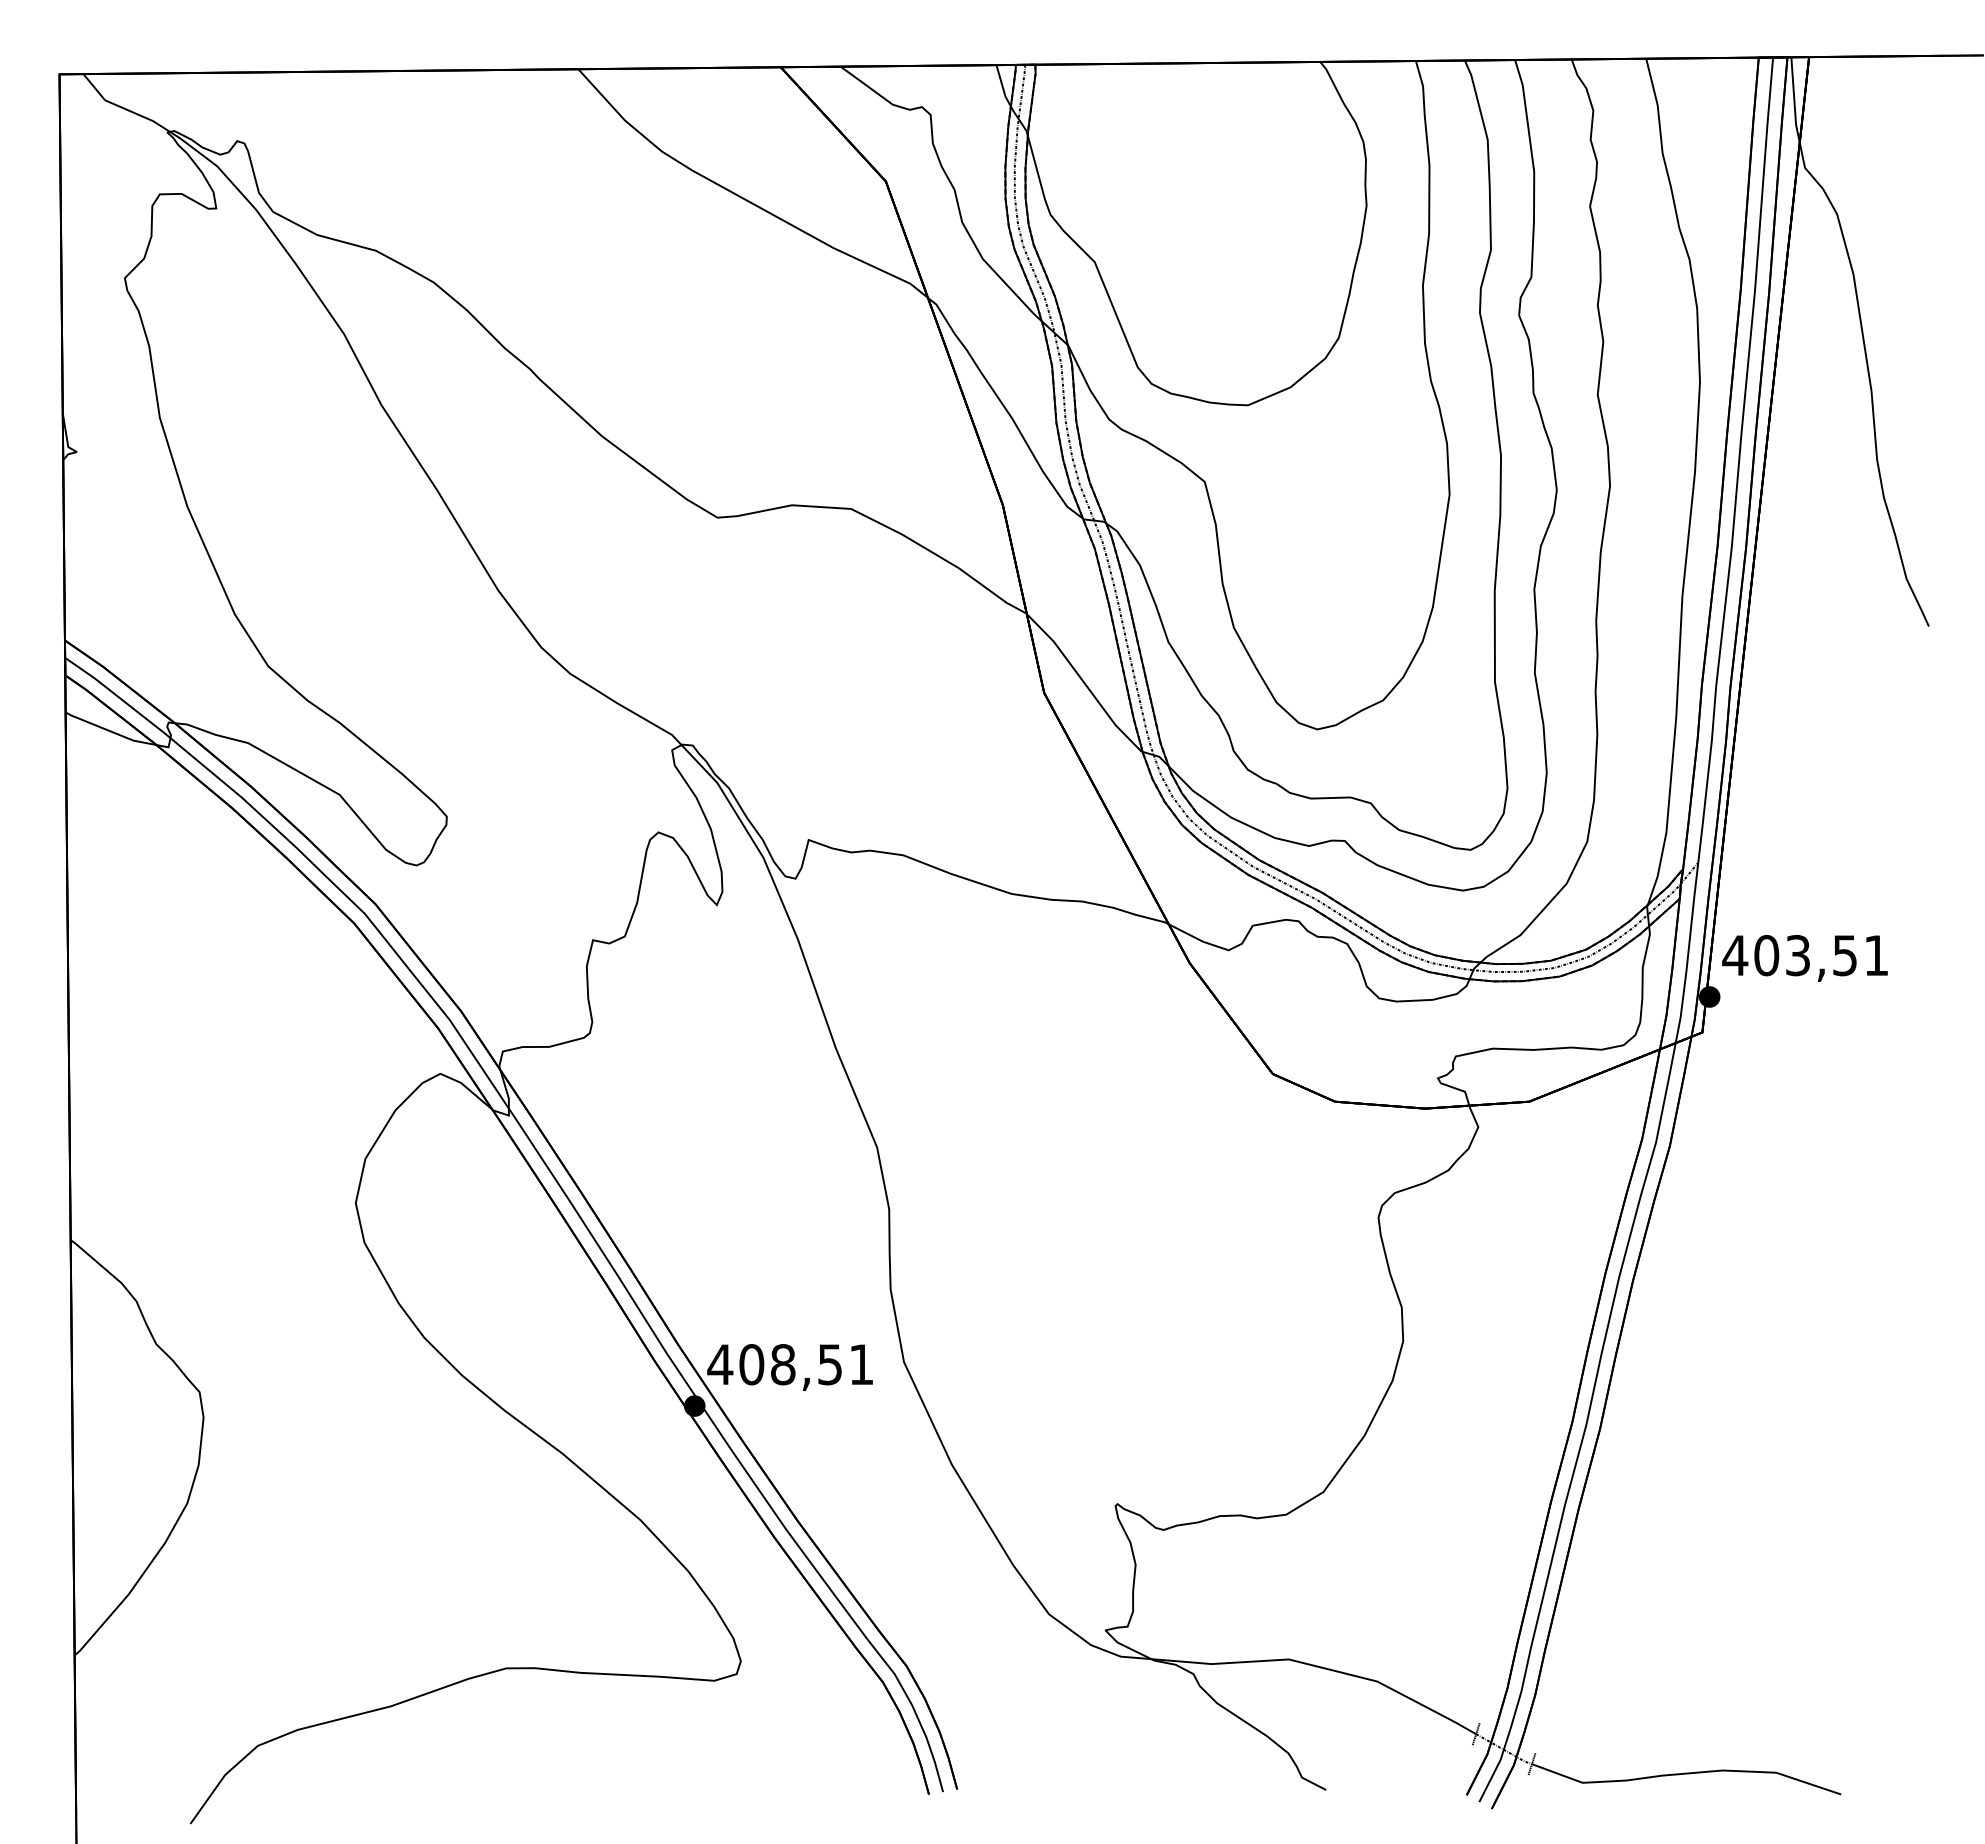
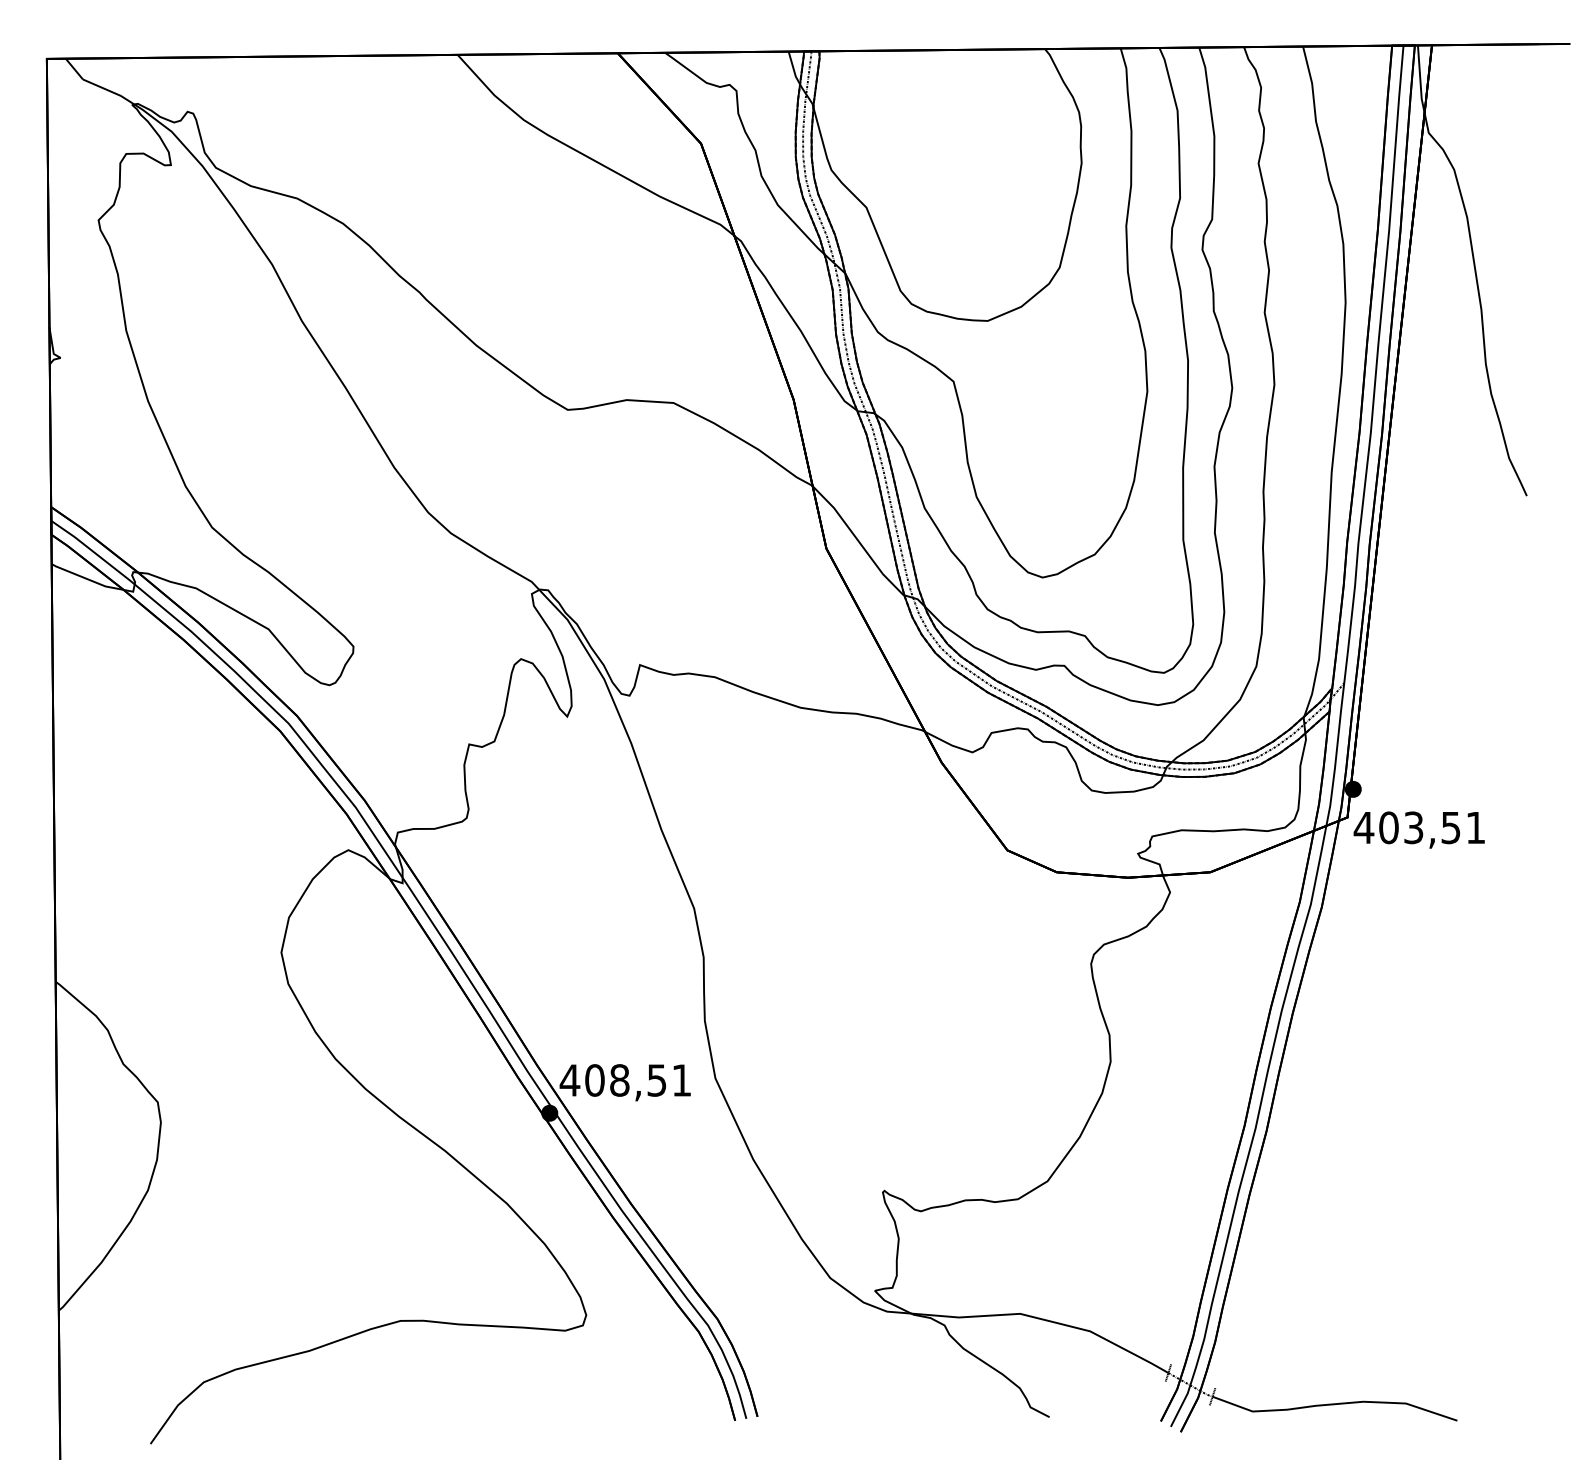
text: (1804, 958) -> (1418, 830), moved

